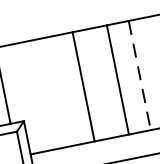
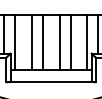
line: (139, 77) -> (70, 43), dashed -> solid
line: (61, 90) -> (31, 42), added
line: (27, 97) -> (14, 42), added

